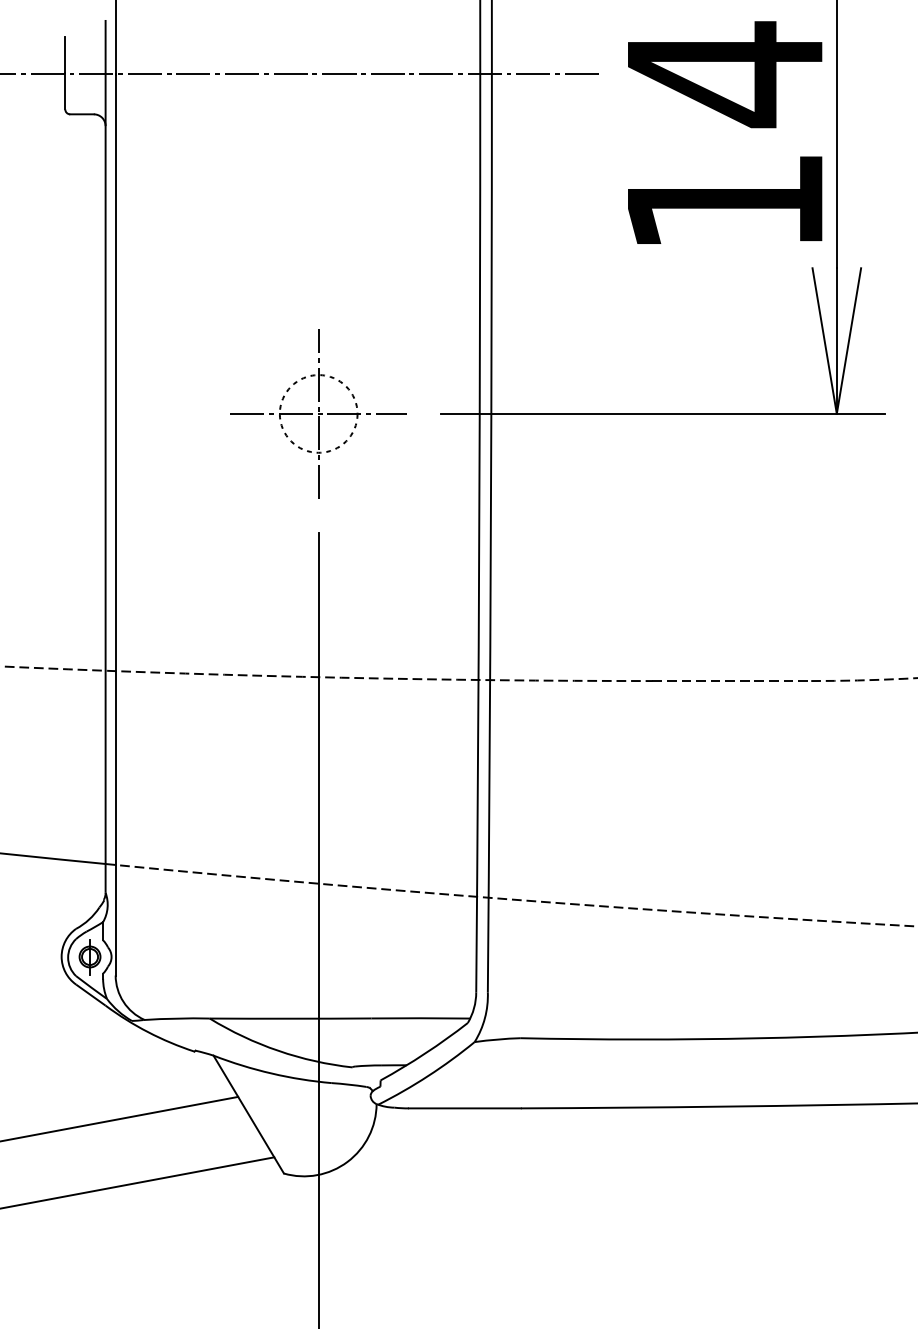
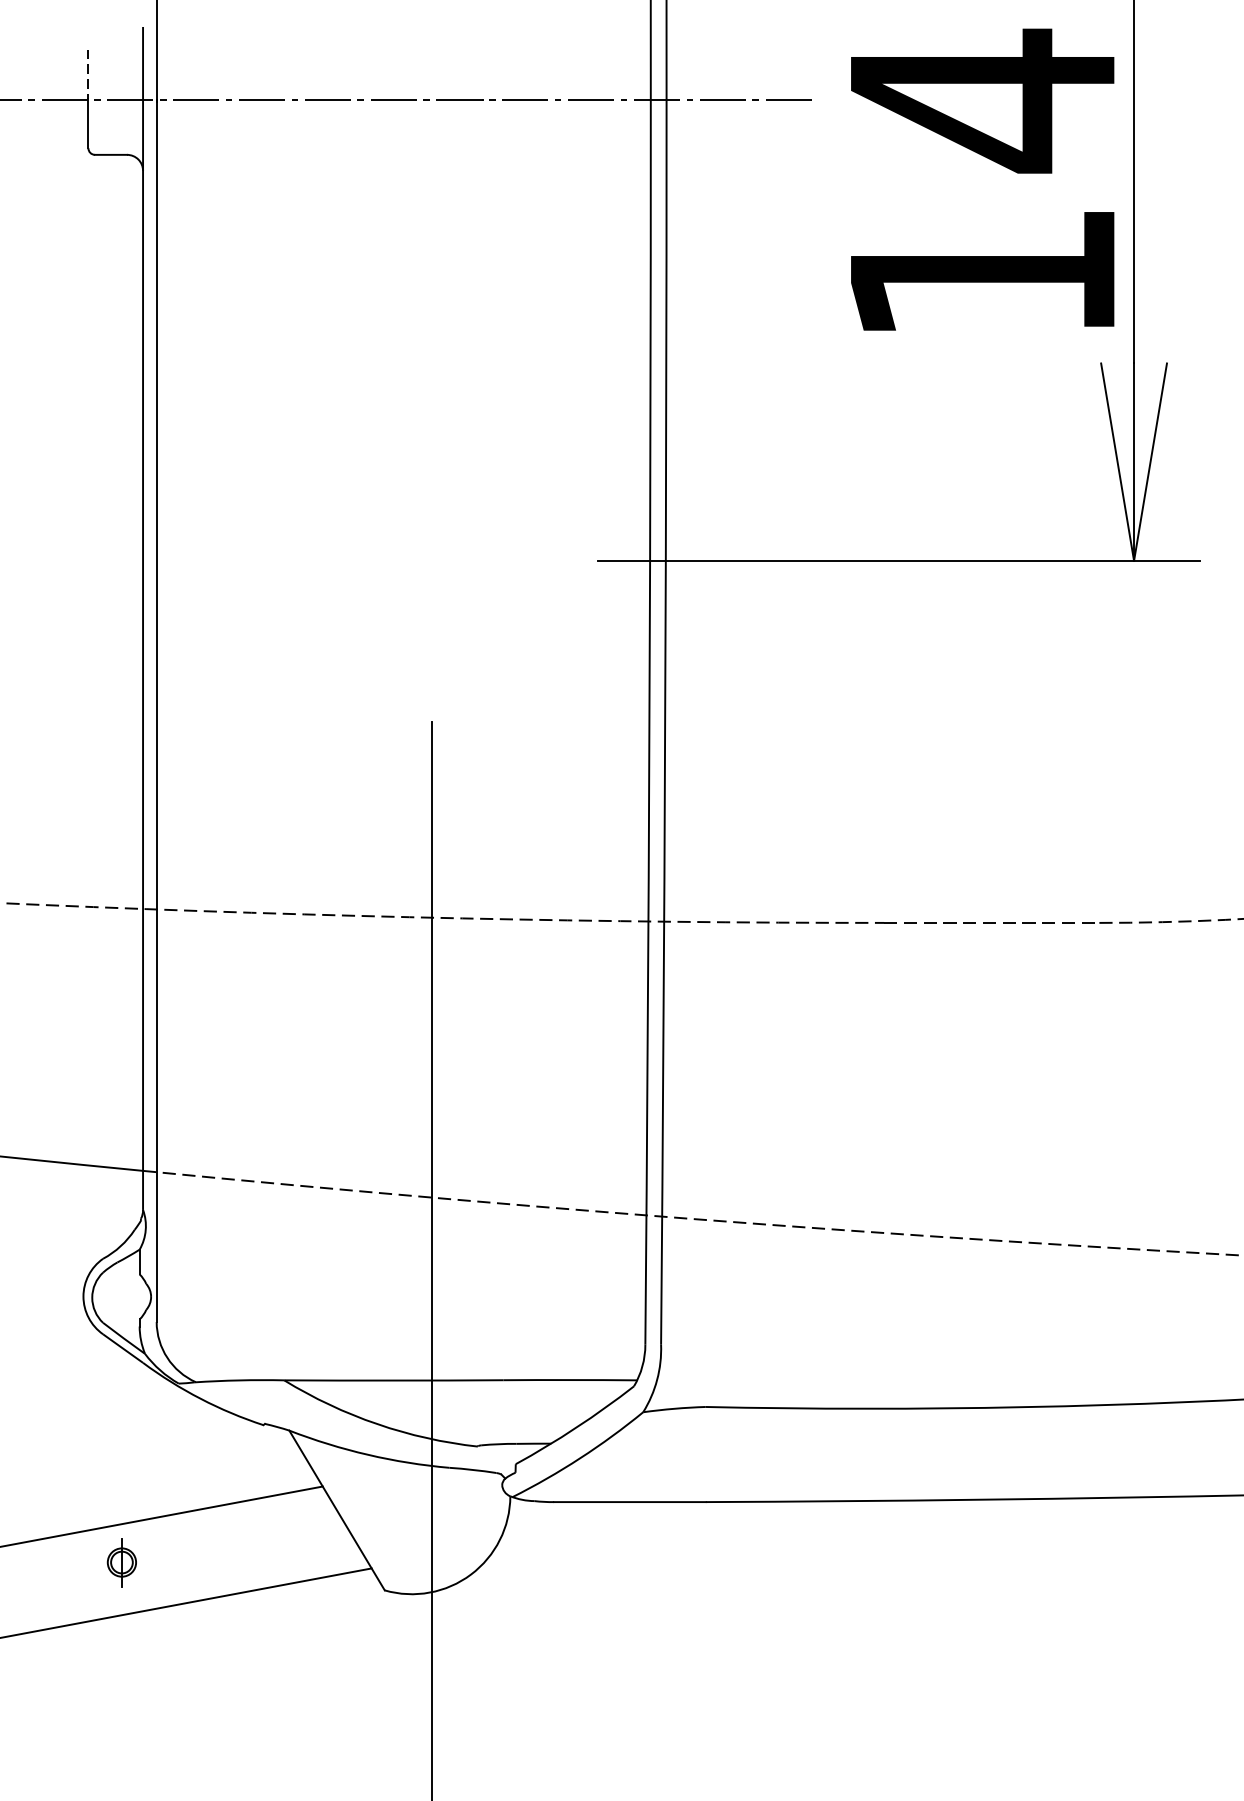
line: (65, 55) -> (88, 75), solid -> dashed
part: (318, 413) -> (431, 560), removed
part: (89, 957) -> (121, 1563), moved

